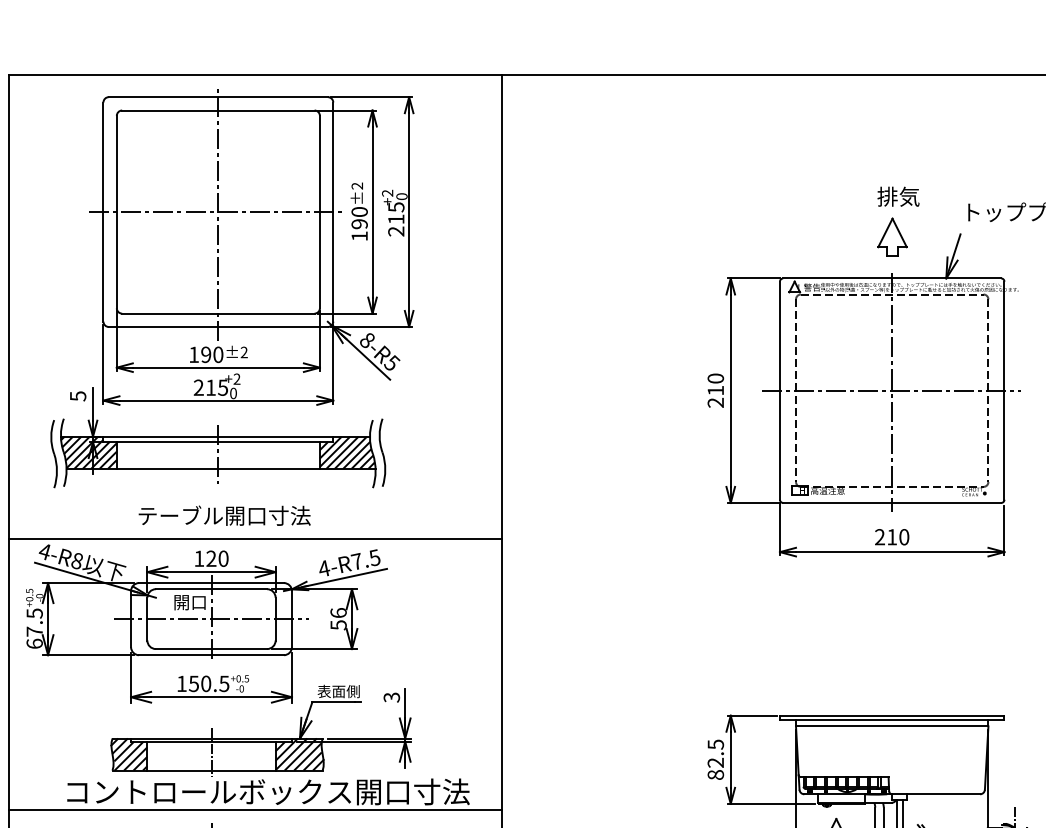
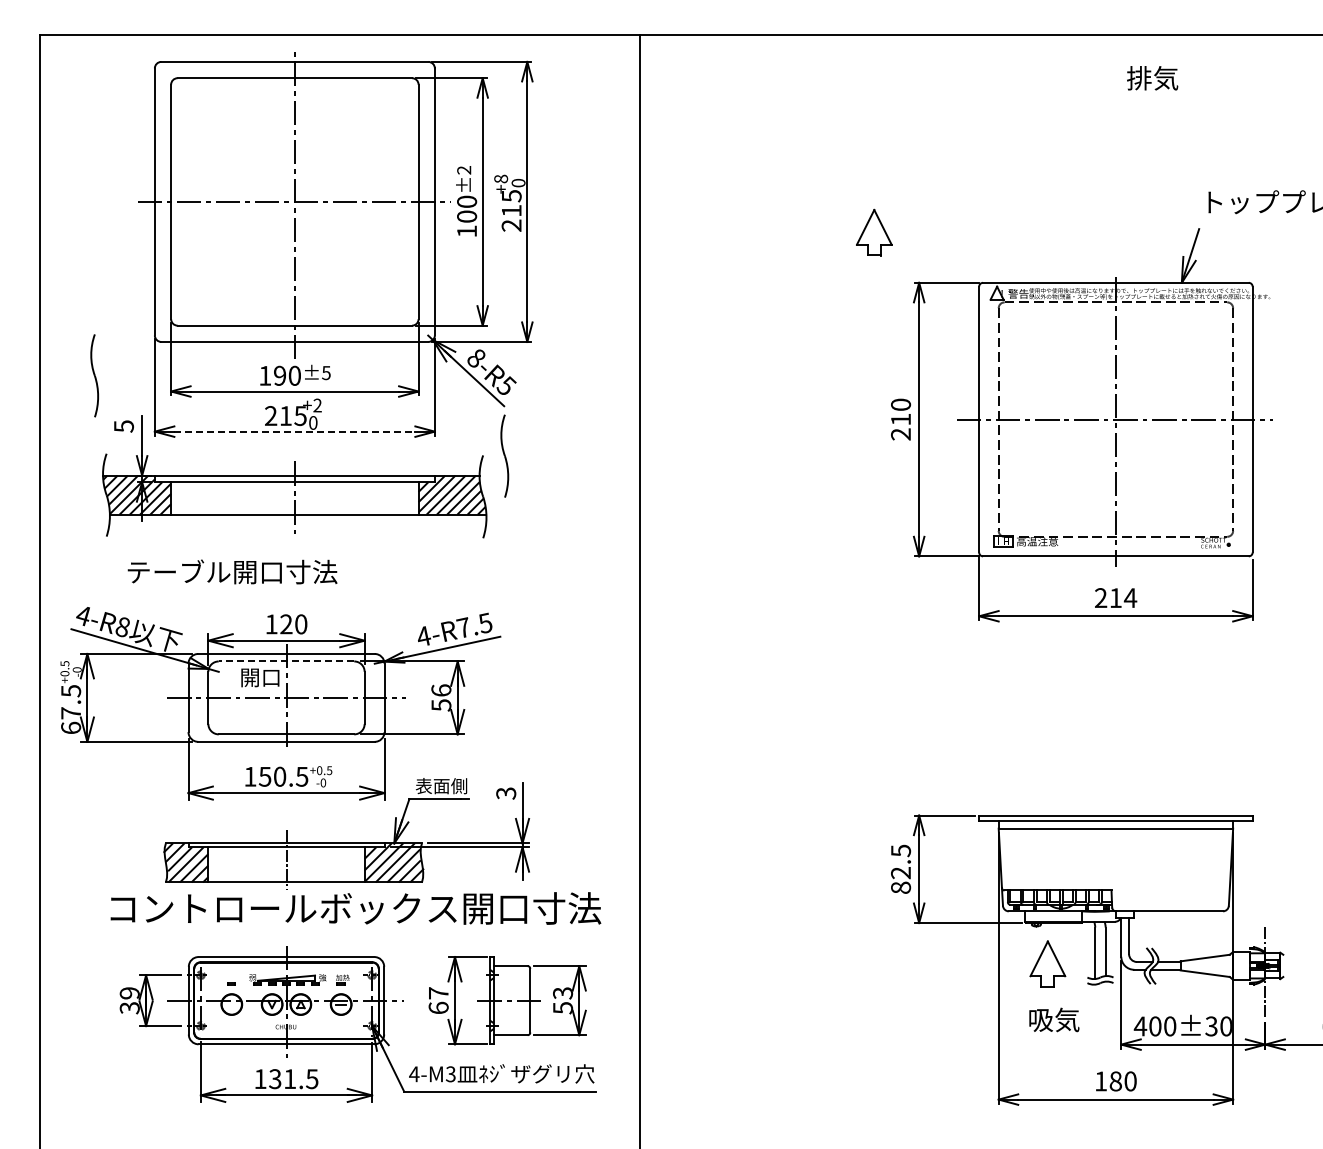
text: (387, 192) -> (501, 178), +2 -> +8
text: (898, 196) -> (1152, 78), moved
text: (360, 224) -> (467, 216), 190 -> 100
part: (892, 237) -> (874, 232), moved
text: (244, 352) -> (326, 373), ±2 -> ±5
line: (218, 400) -> (295, 431), solid -> dashed
part: (382, 452) -> (504, 455), moved
part: (53, 453) -> (94, 375), moved
text: (224, 515) -> (232, 571), moved
text: (904, 537) -> (1130, 598), 210 -> 214
line: (255, 539) -> (339, 600), removed
line: (211, 589) -> (286, 661), solid -> dashed
line: (255, 810) -> (339, 930), removed

